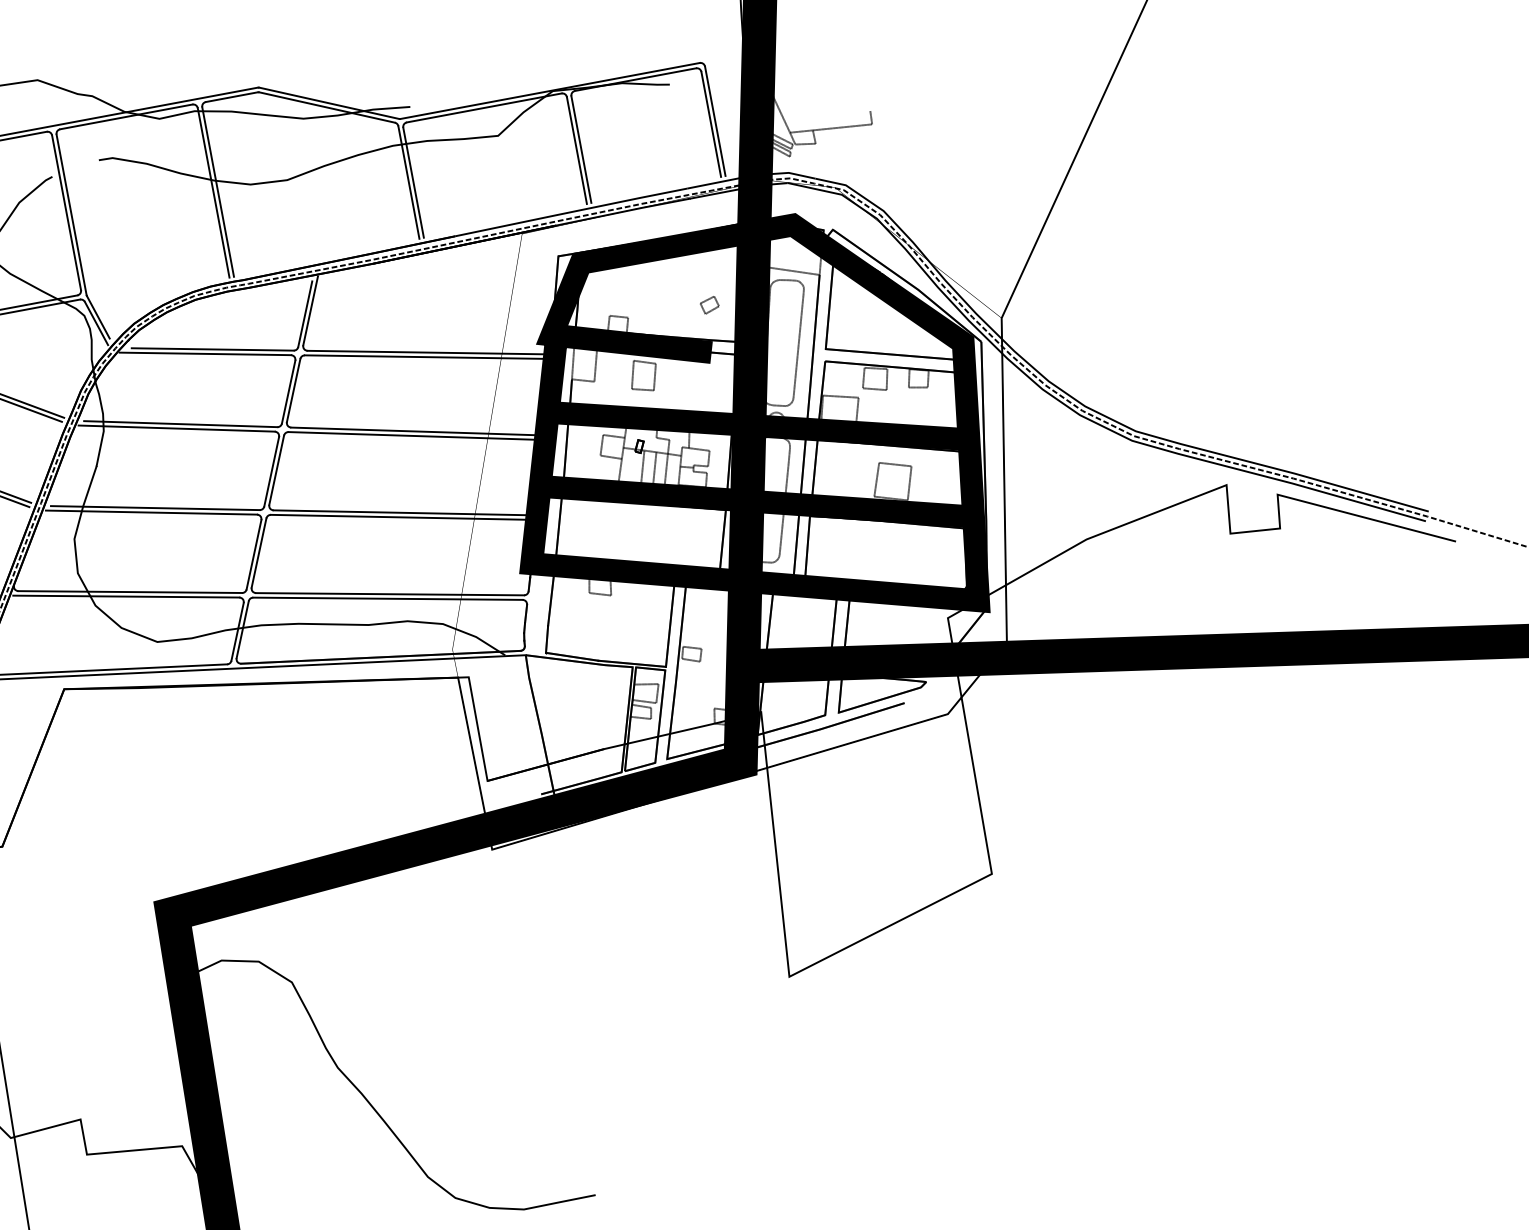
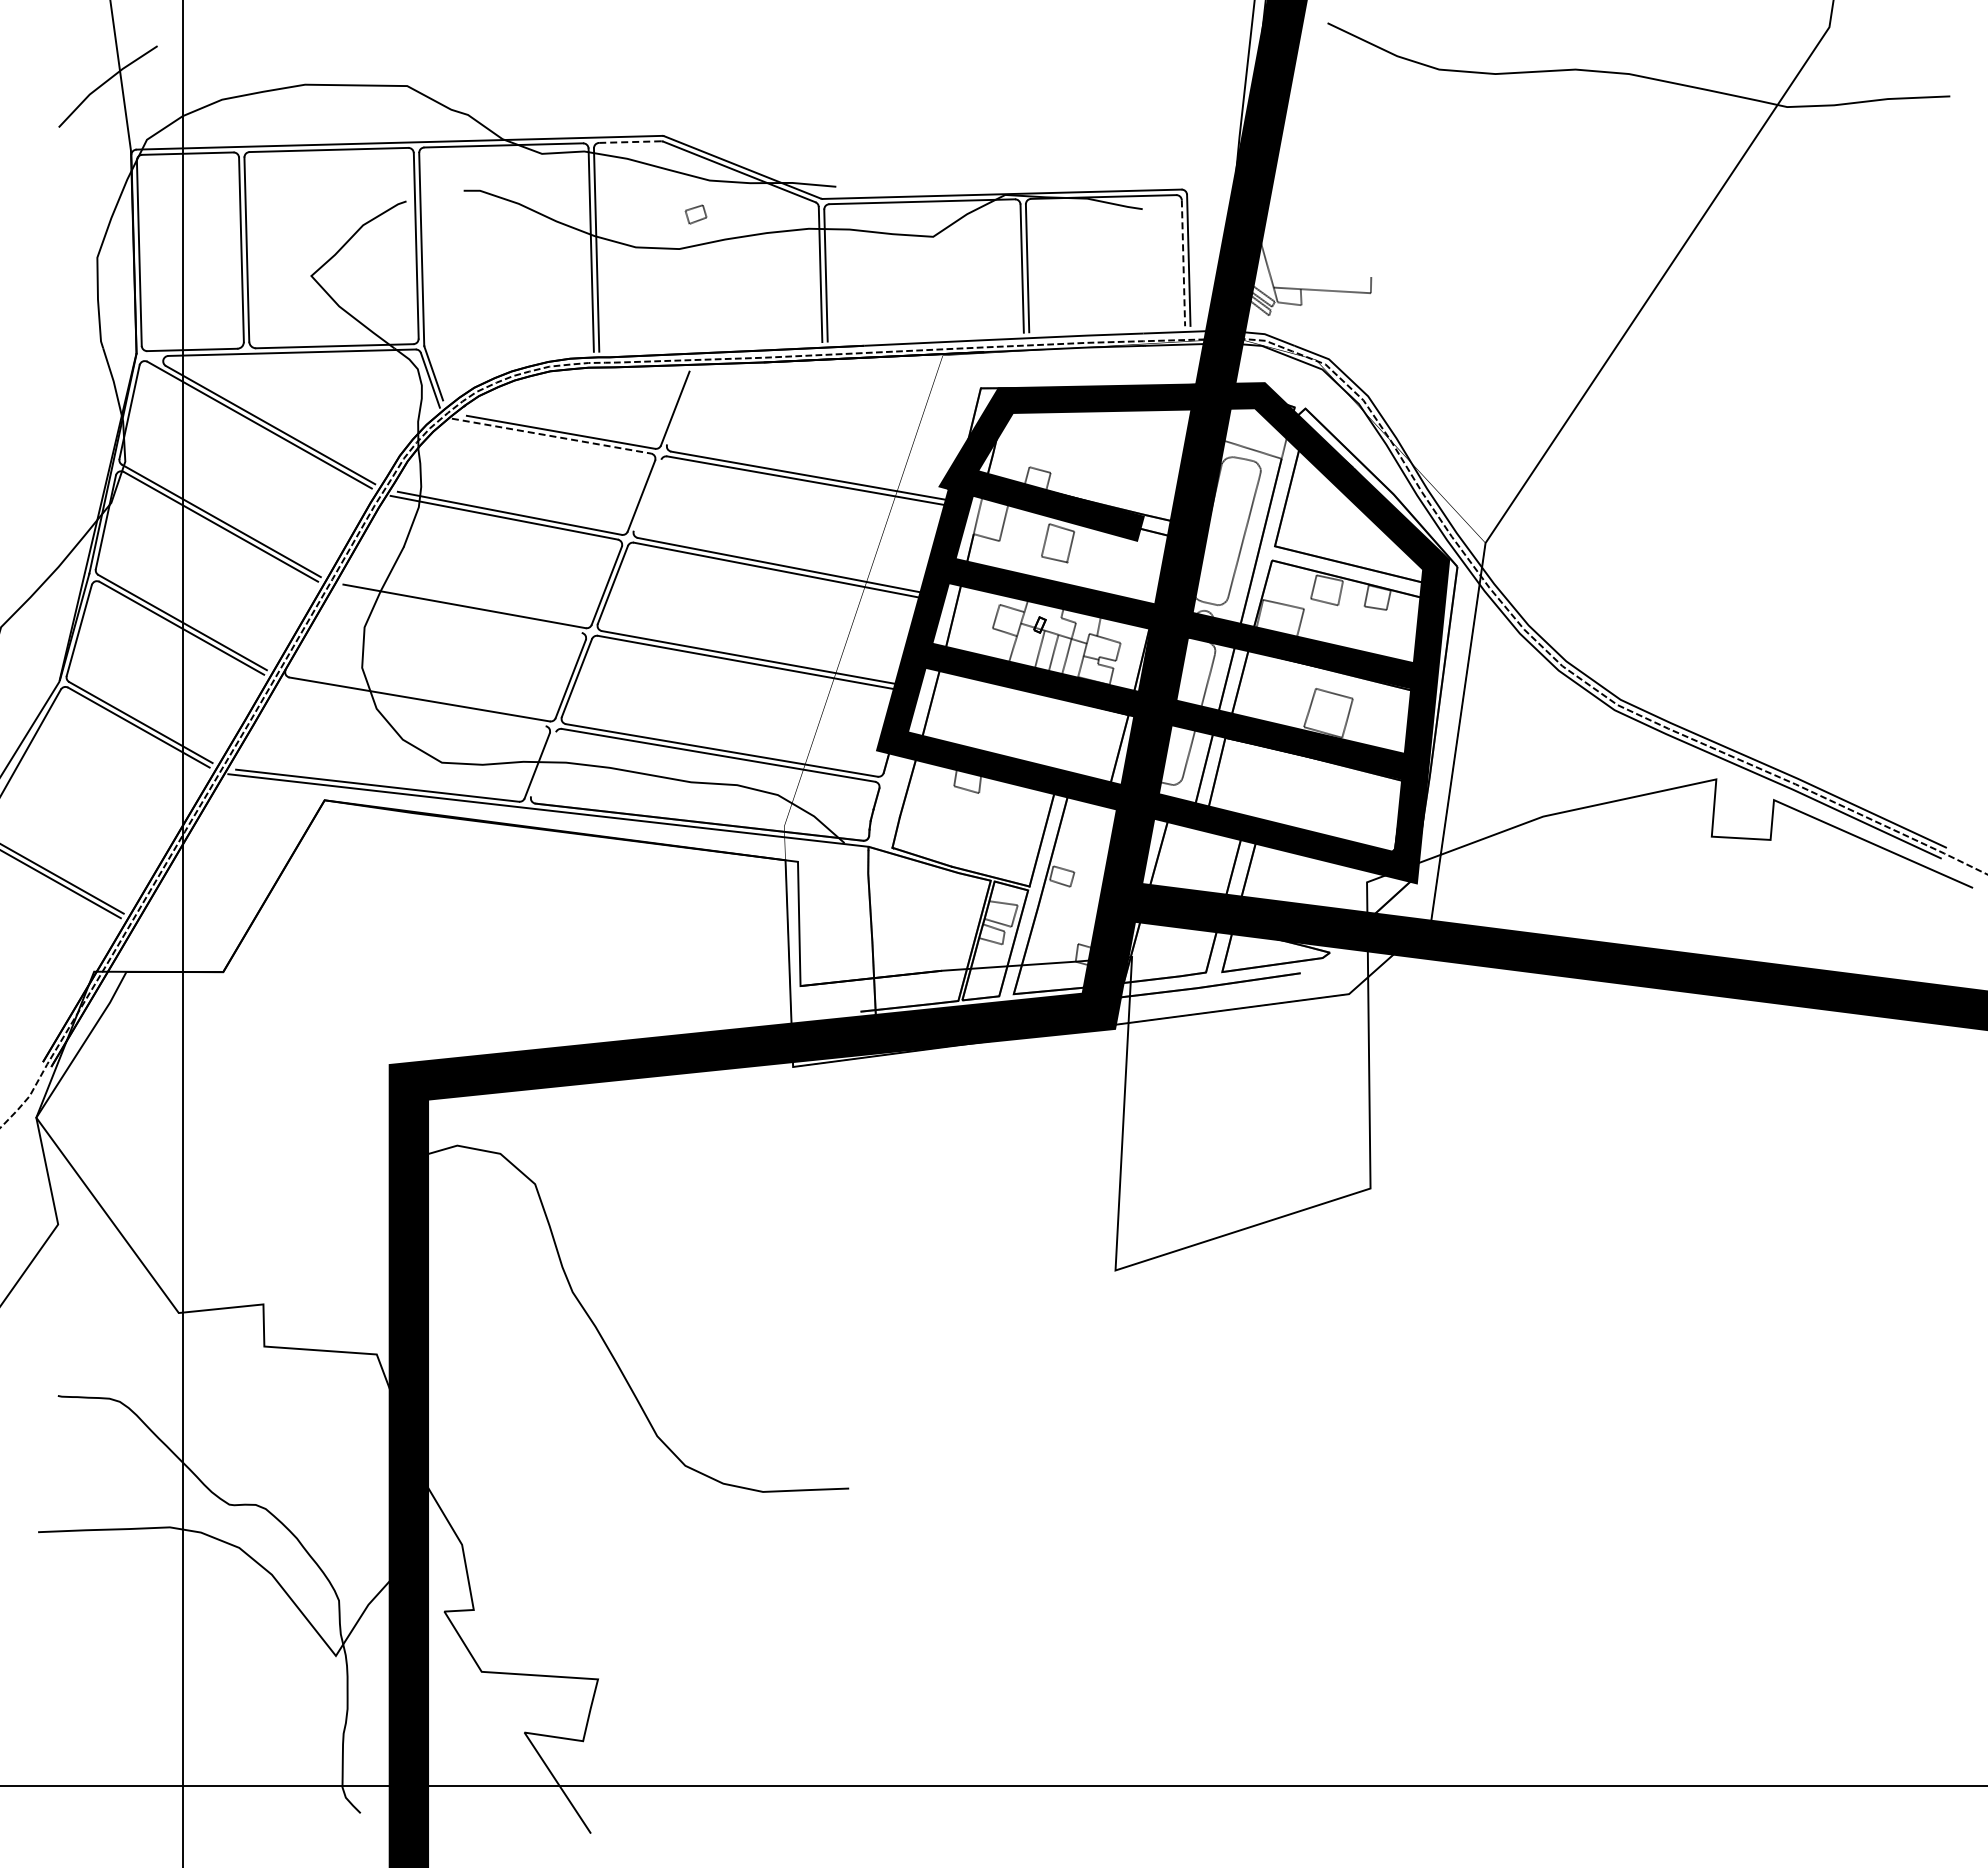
line: (232, 97) -> (630, 142), solid -> dashed
line: (711, 124) -> (1183, 263), solid -> dashed
part: (709, 305) -> (695, 214), moved
line: (310, 310) -> (682, 405), removed
line: (205, 354) -> (551, 436), solid -> dashed
line: (293, 389) -> (647, 494), removed
line: (150, 512) -> (458, 610), removed
line: (125, 596) -> (413, 703), removed
line: (242, 629) -> (543, 764), removed

